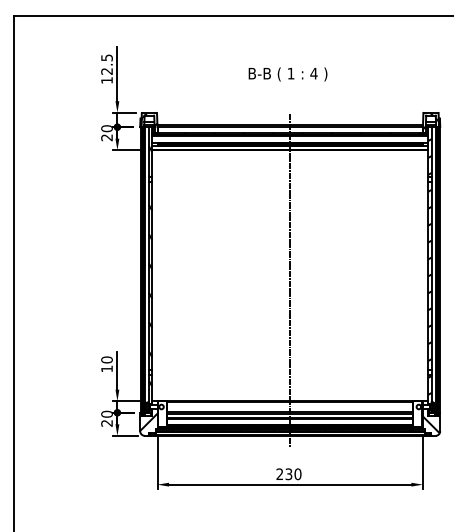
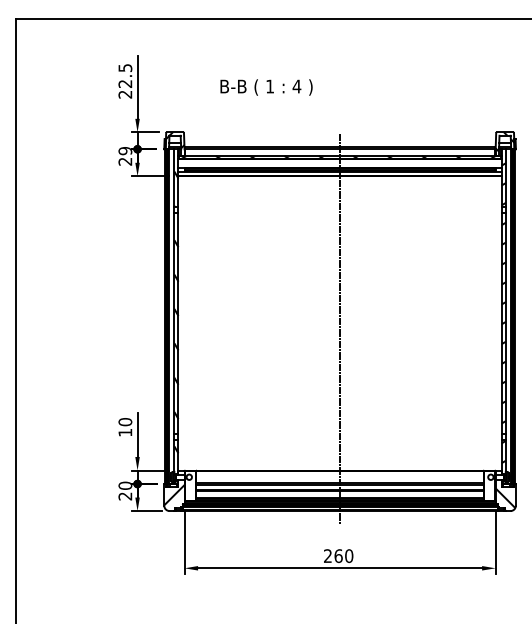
text: (288, 74) -> (266, 87), moved
text: (107, 80) -> (125, 94), 12.5 -> 22.5
text: (107, 129) -> (125, 151), 20 -> 29
text: (288, 474) -> (338, 556), 230 -> 260

